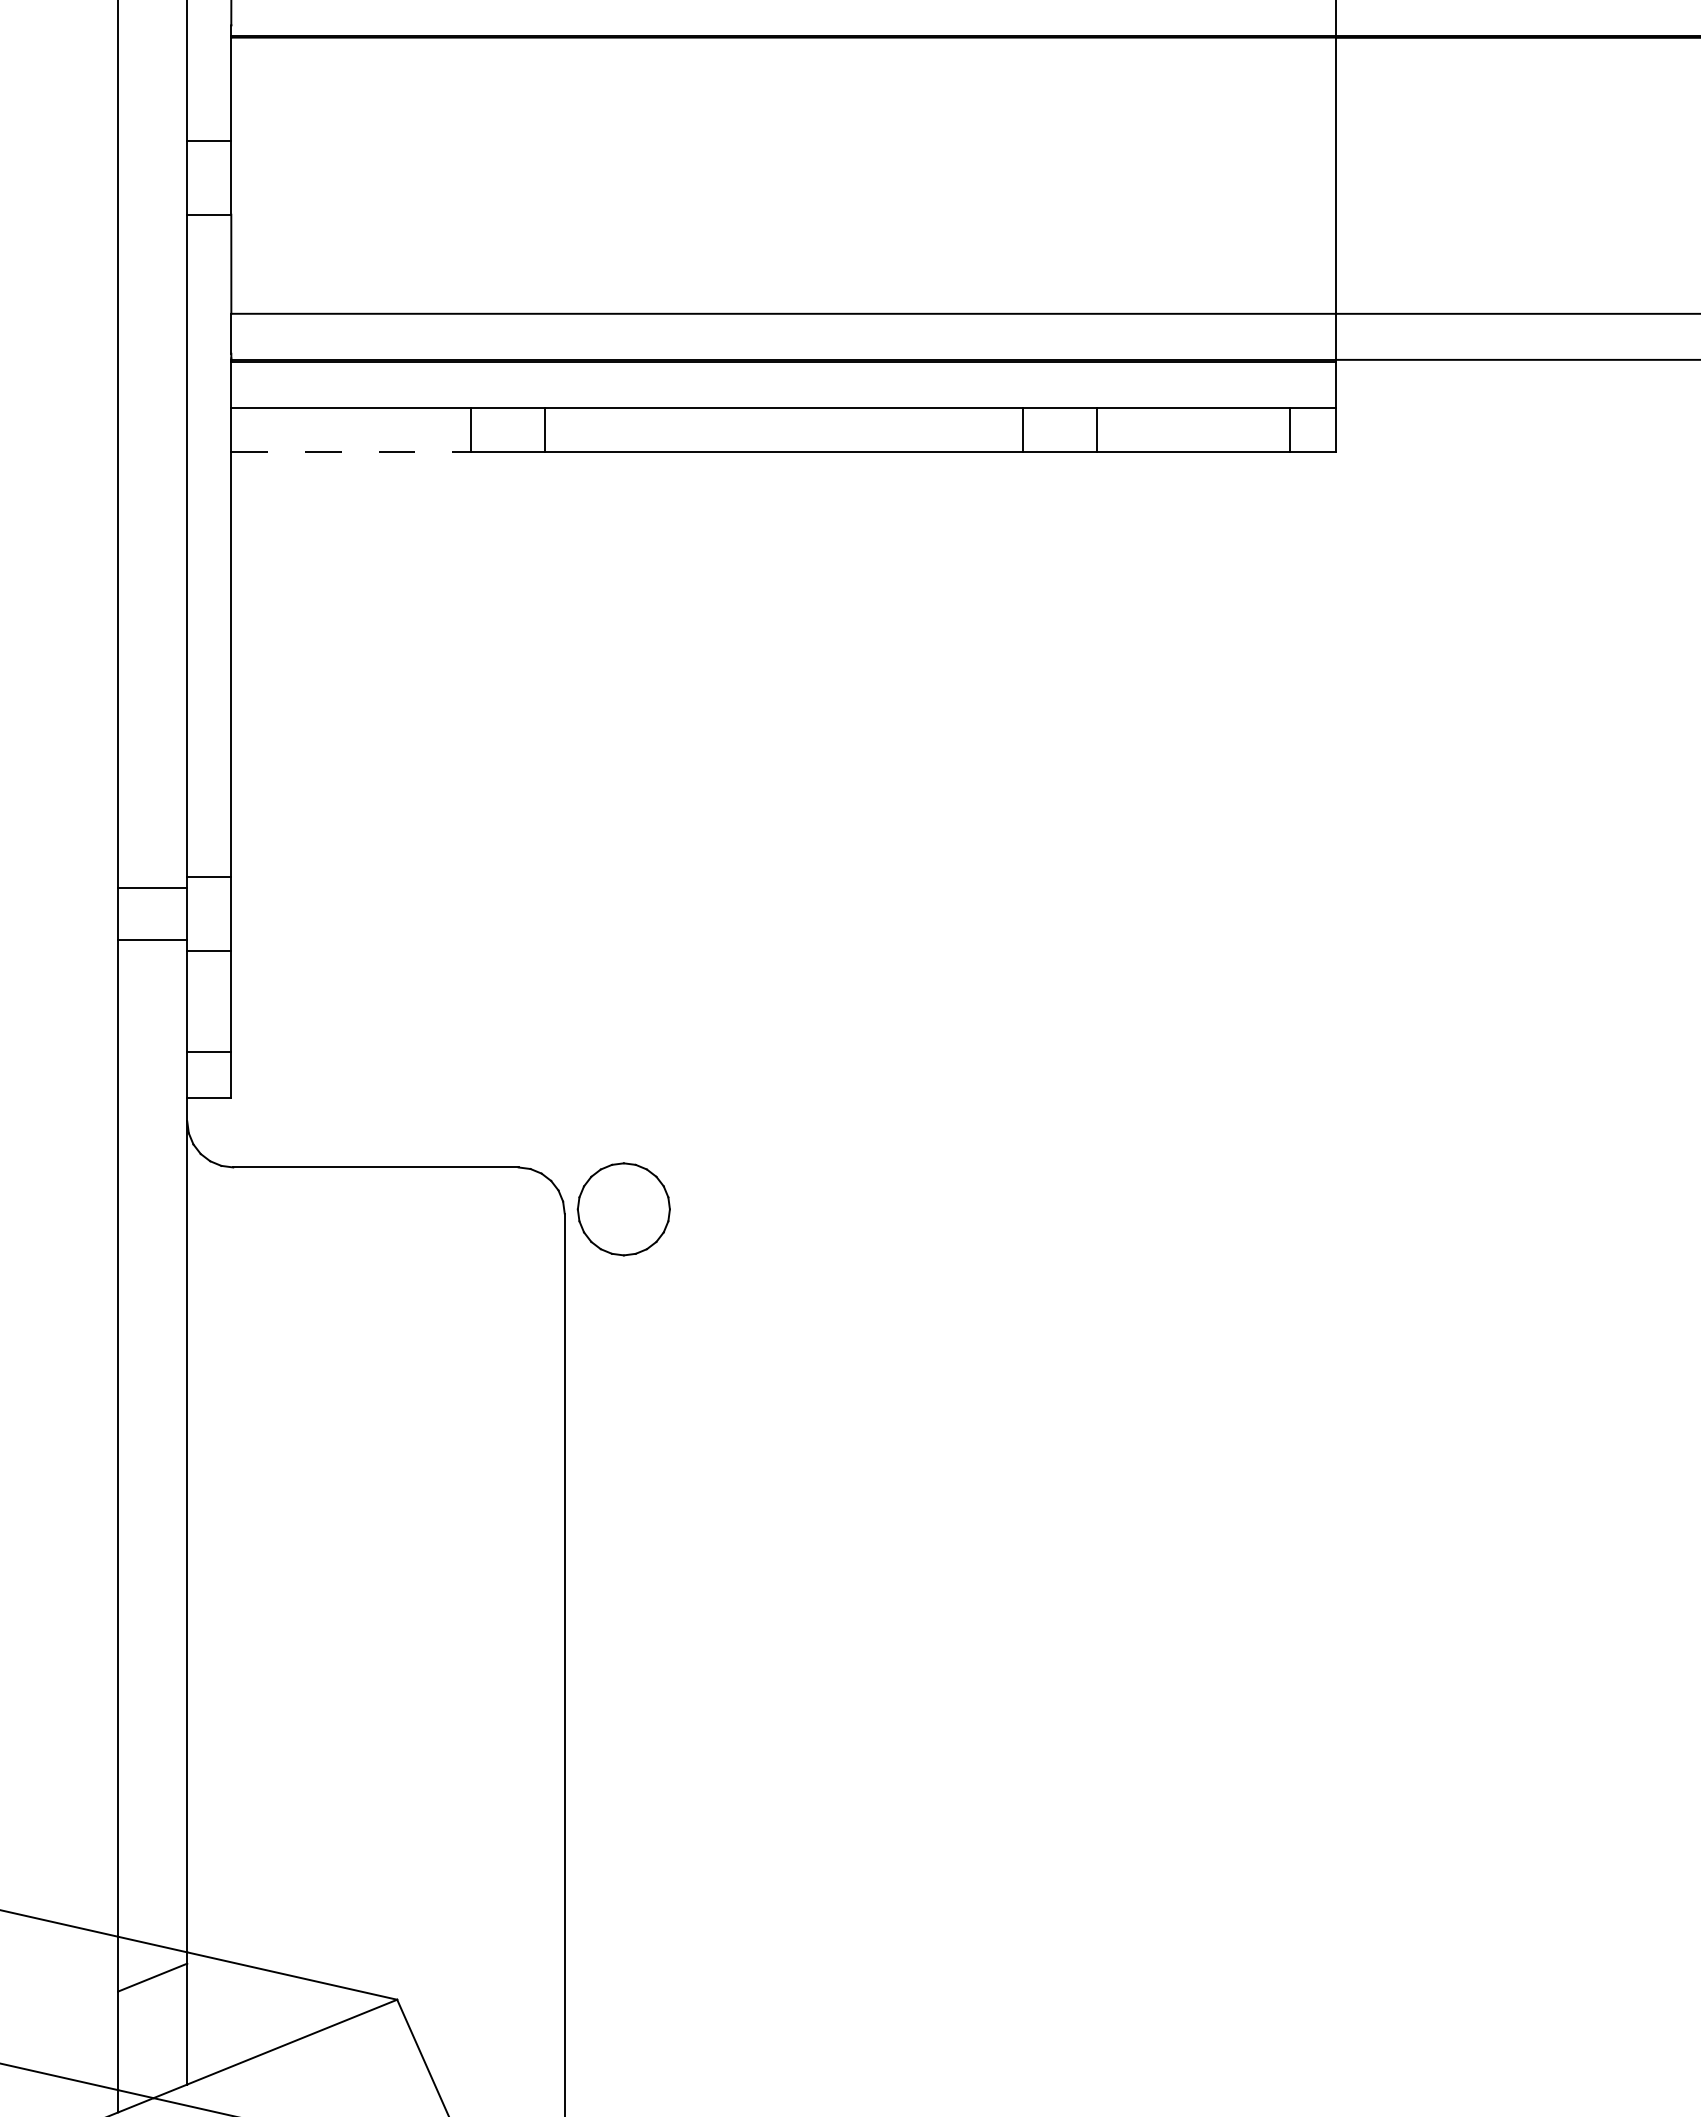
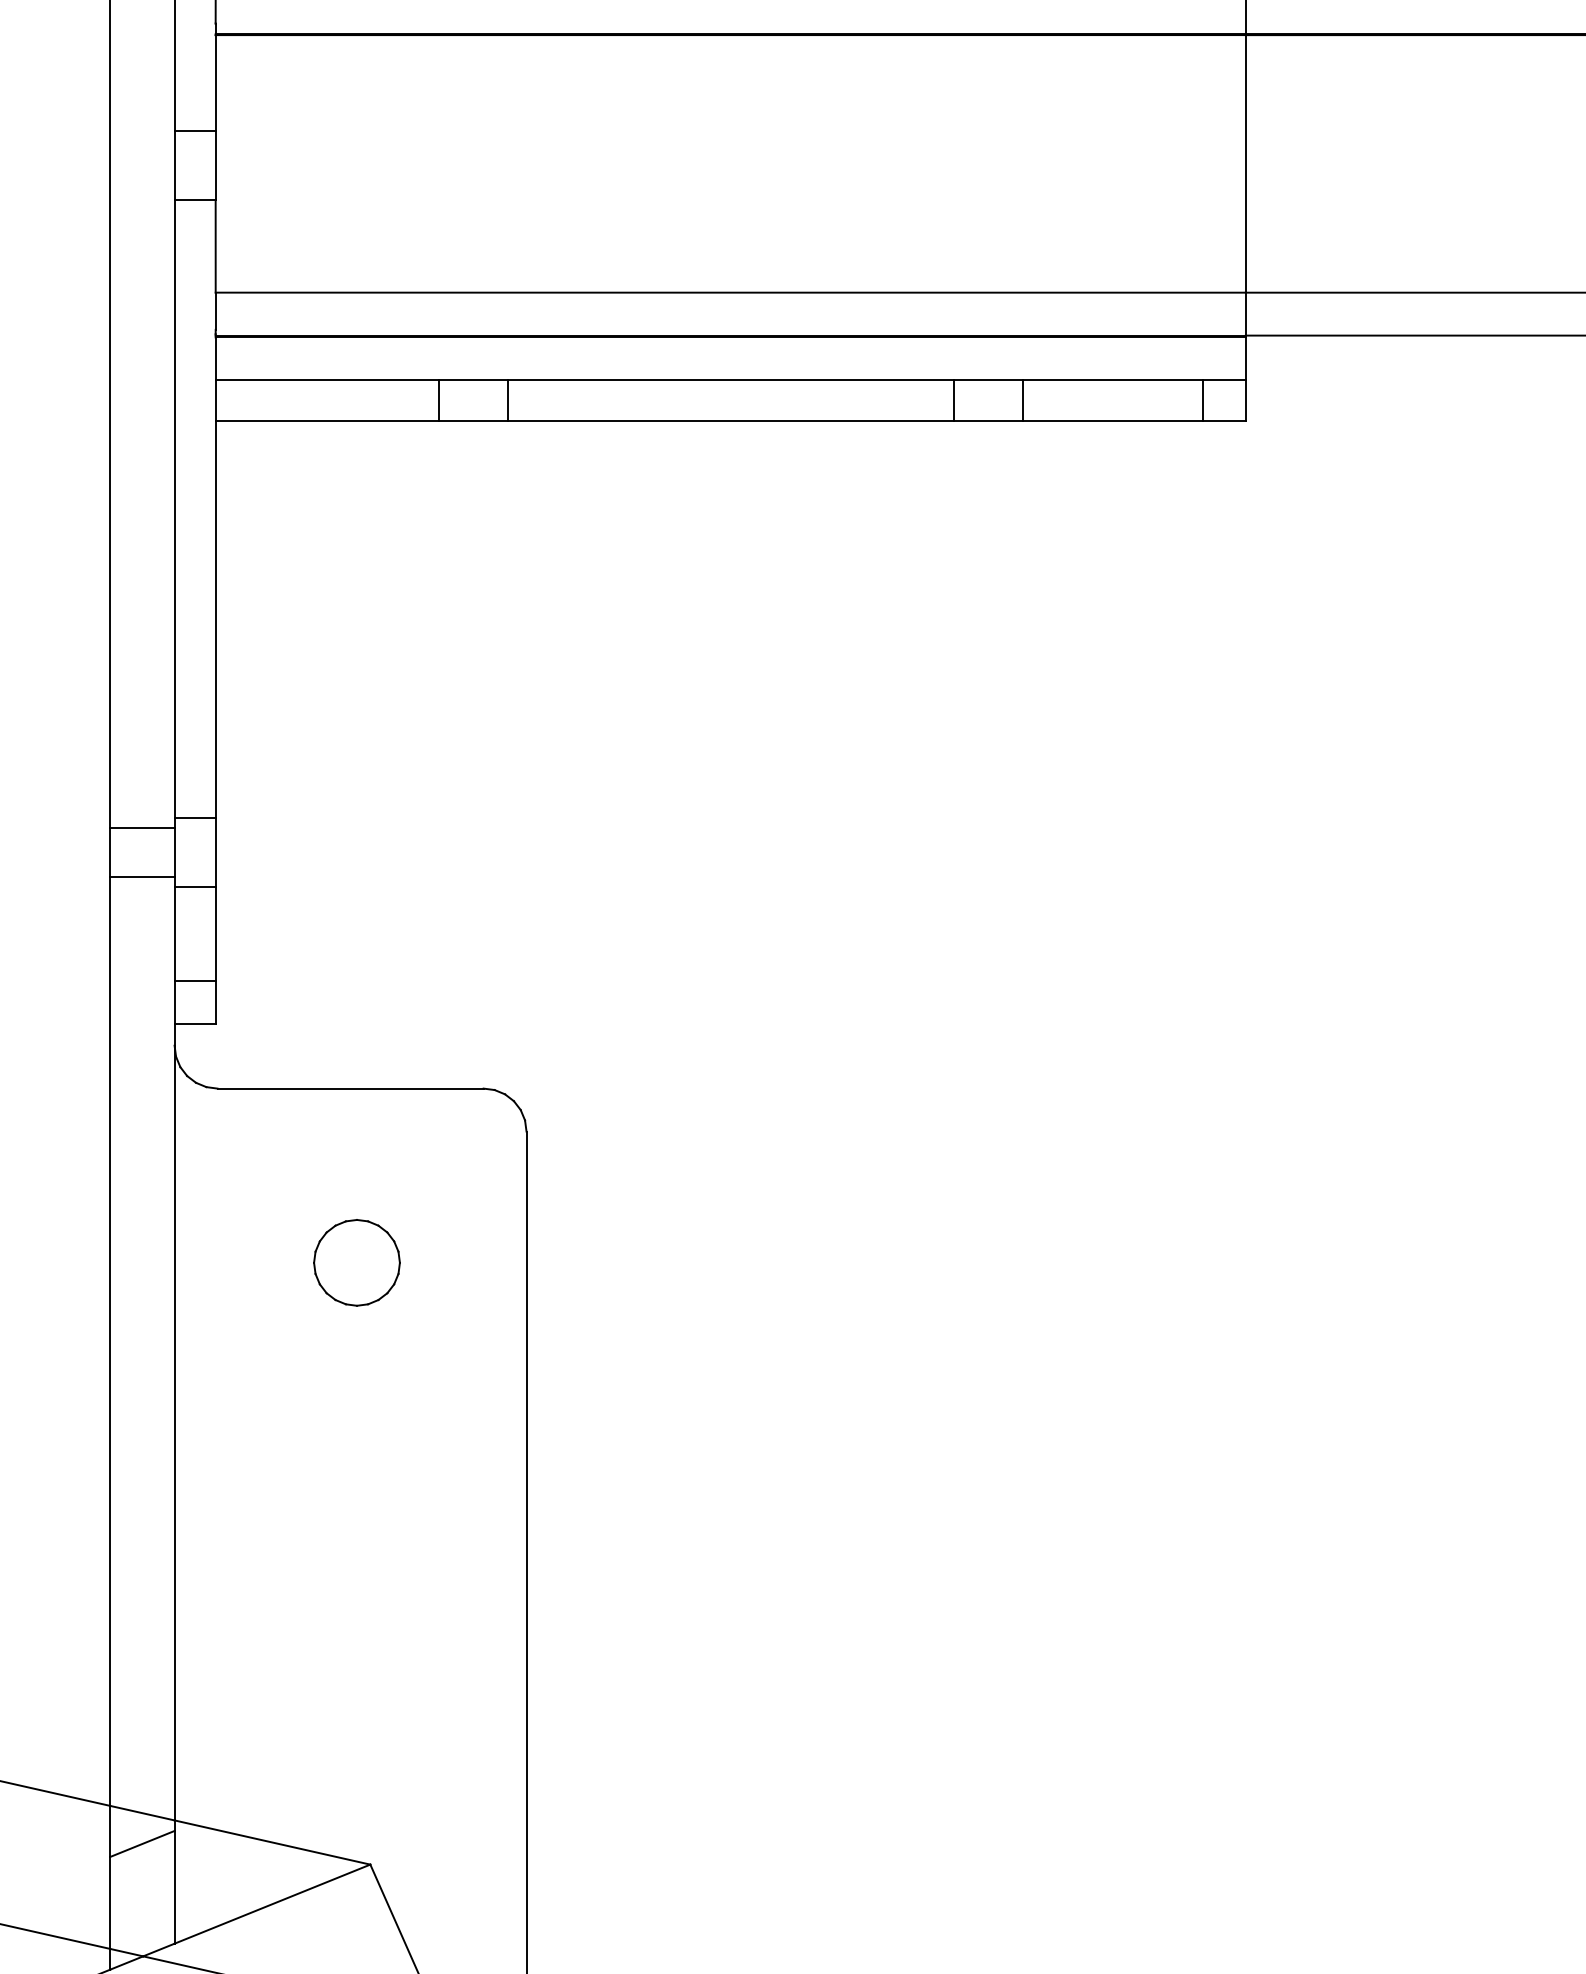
line: (350, 451) -> (326, 421), dashed -> solid
part: (623, 1209) -> (356, 1262), moved

